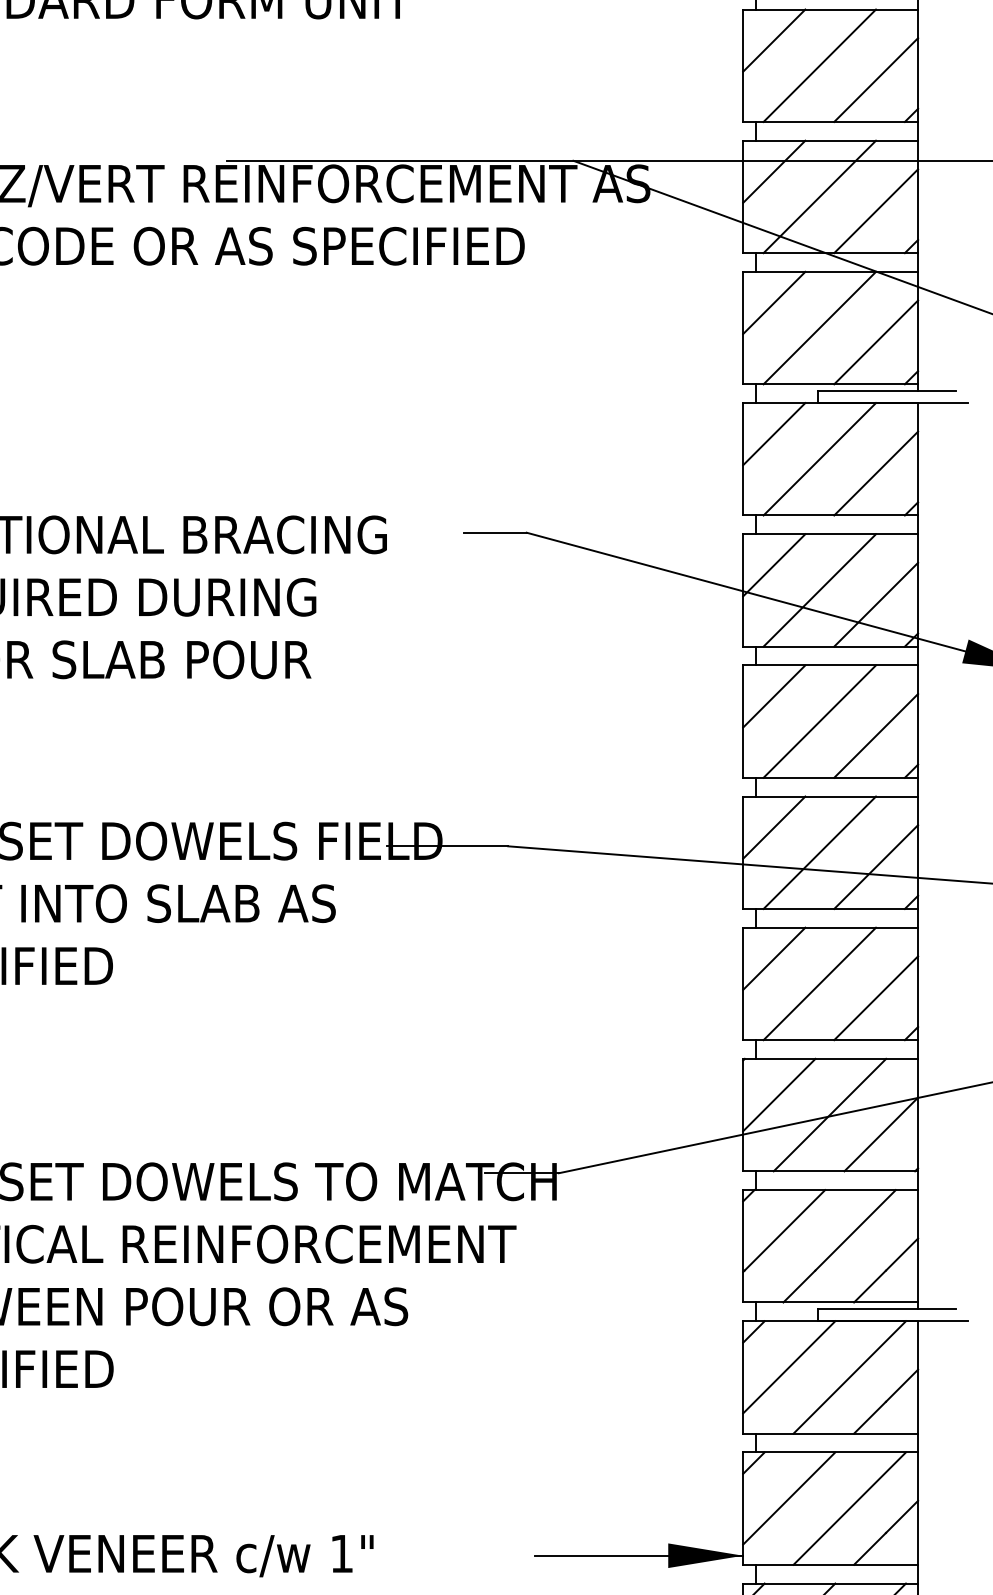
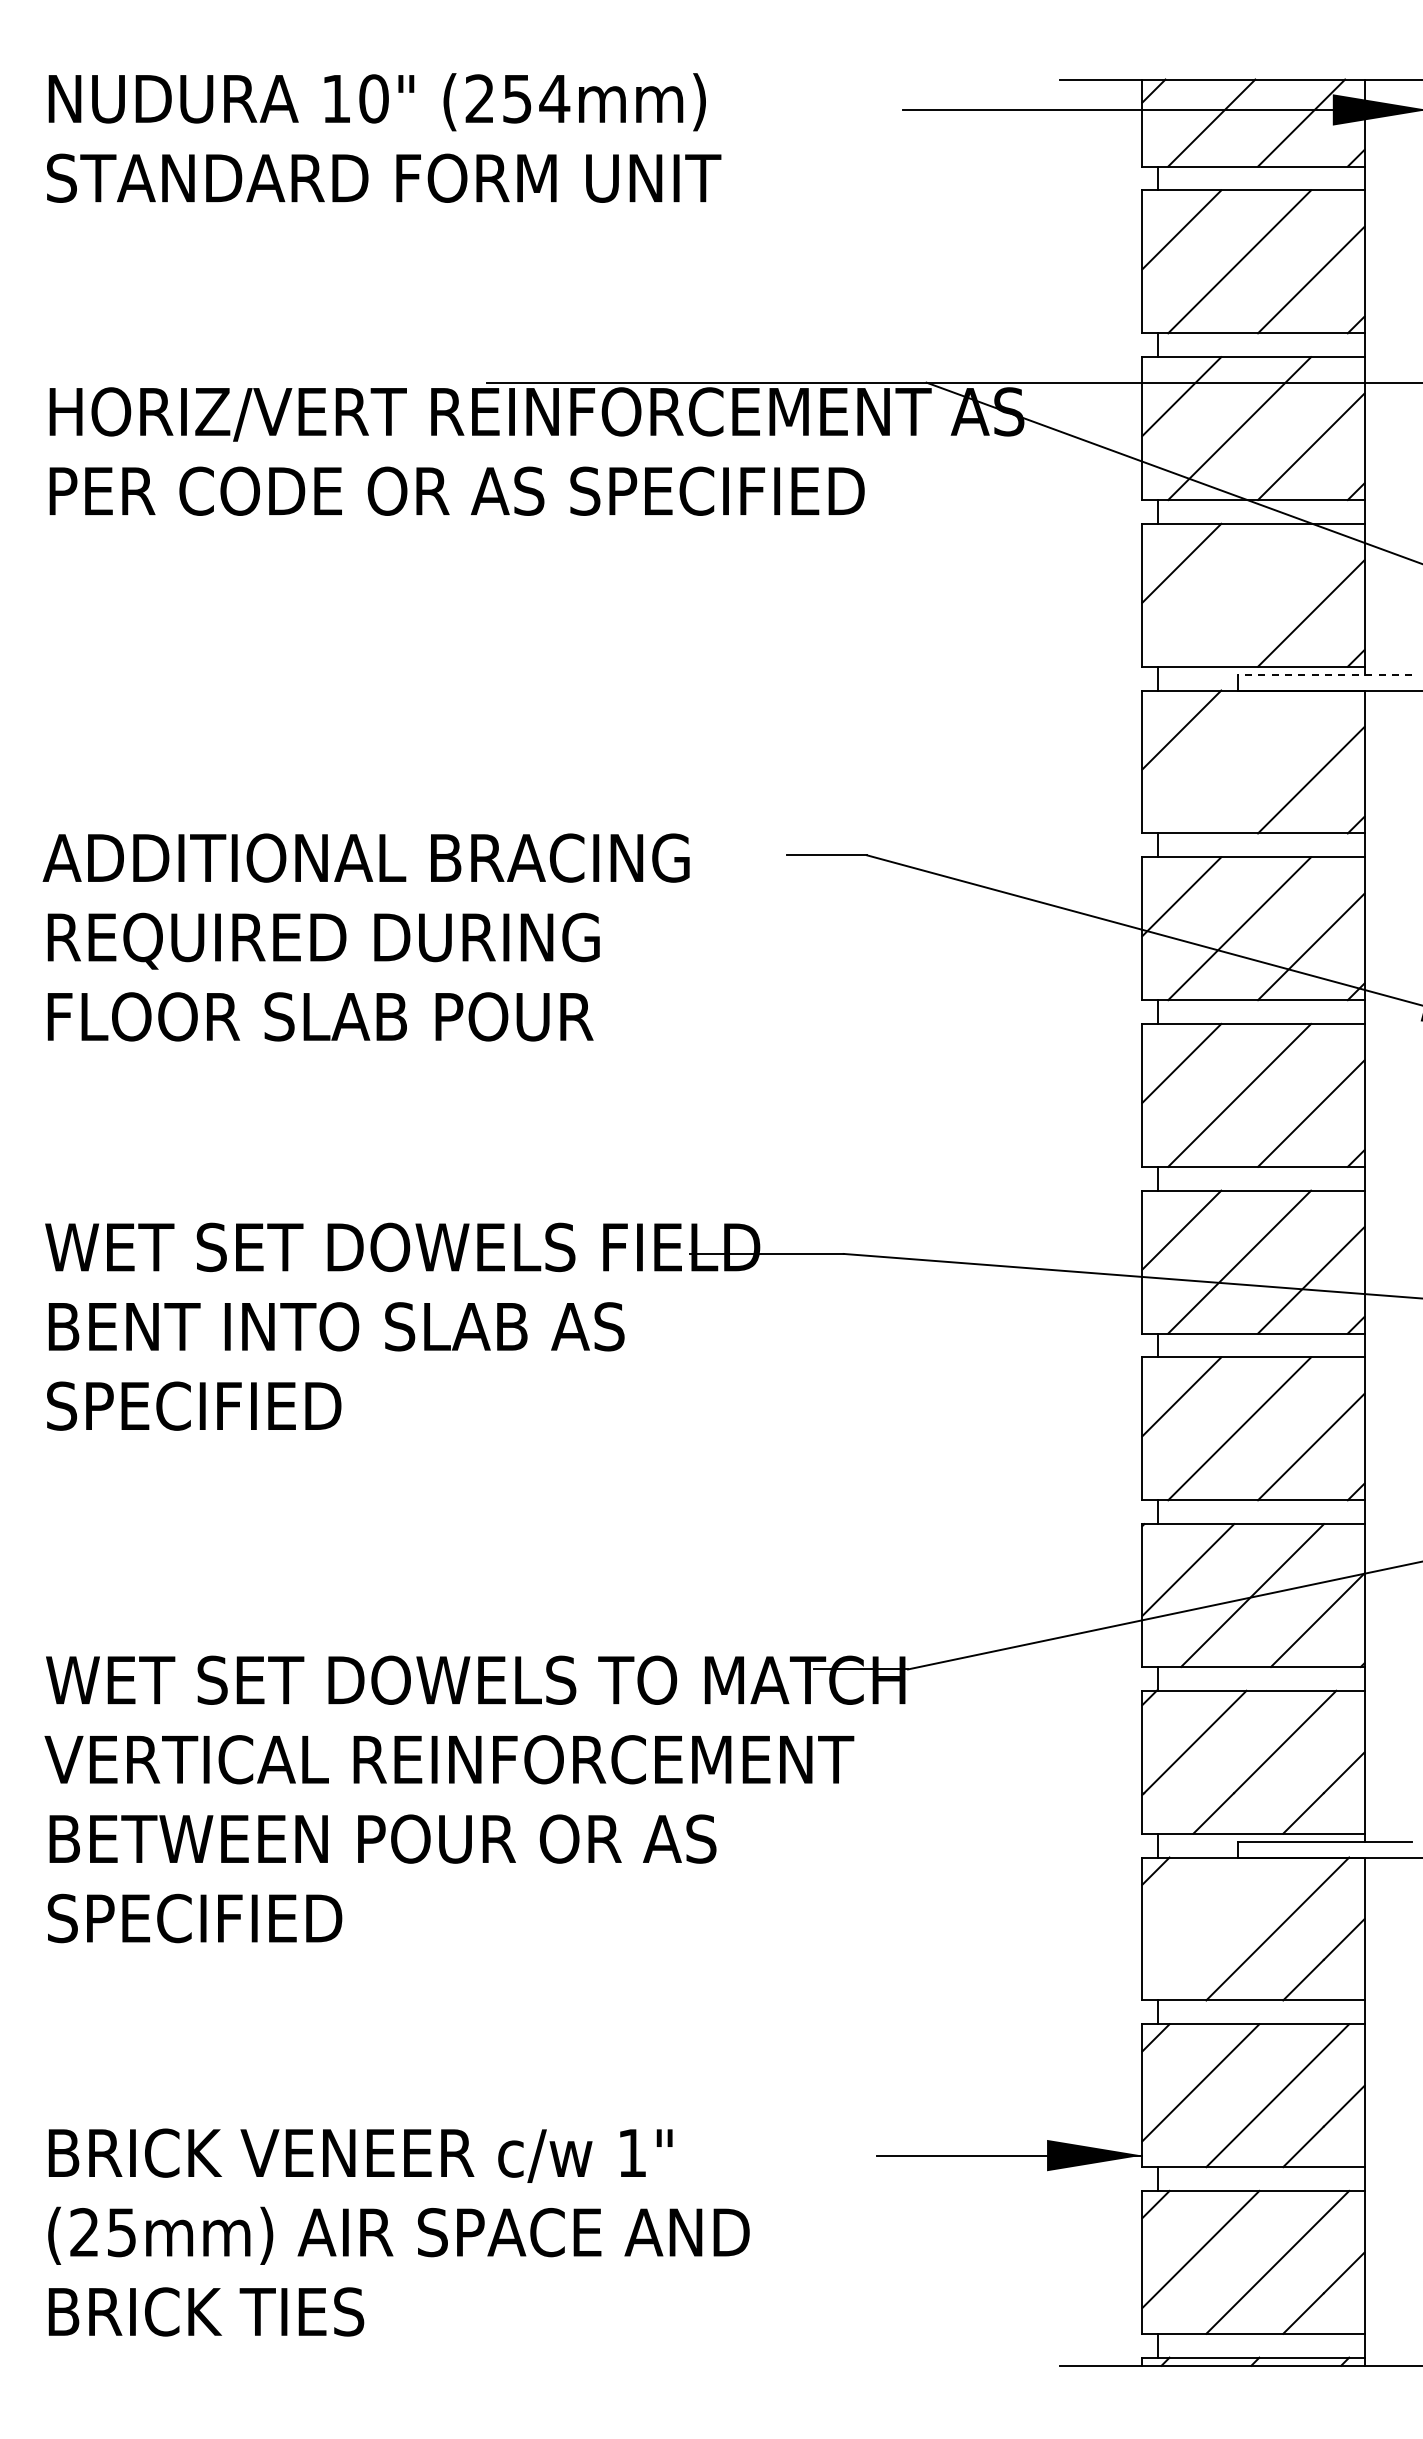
line: (819, 327) -> (1239, 594), removed
line: (886, 390) -> (1324, 674), solid -> dashed
line: (819, 458) -> (1239, 761), removed
line: (788, 1366) -> (1200, 1915), removed

